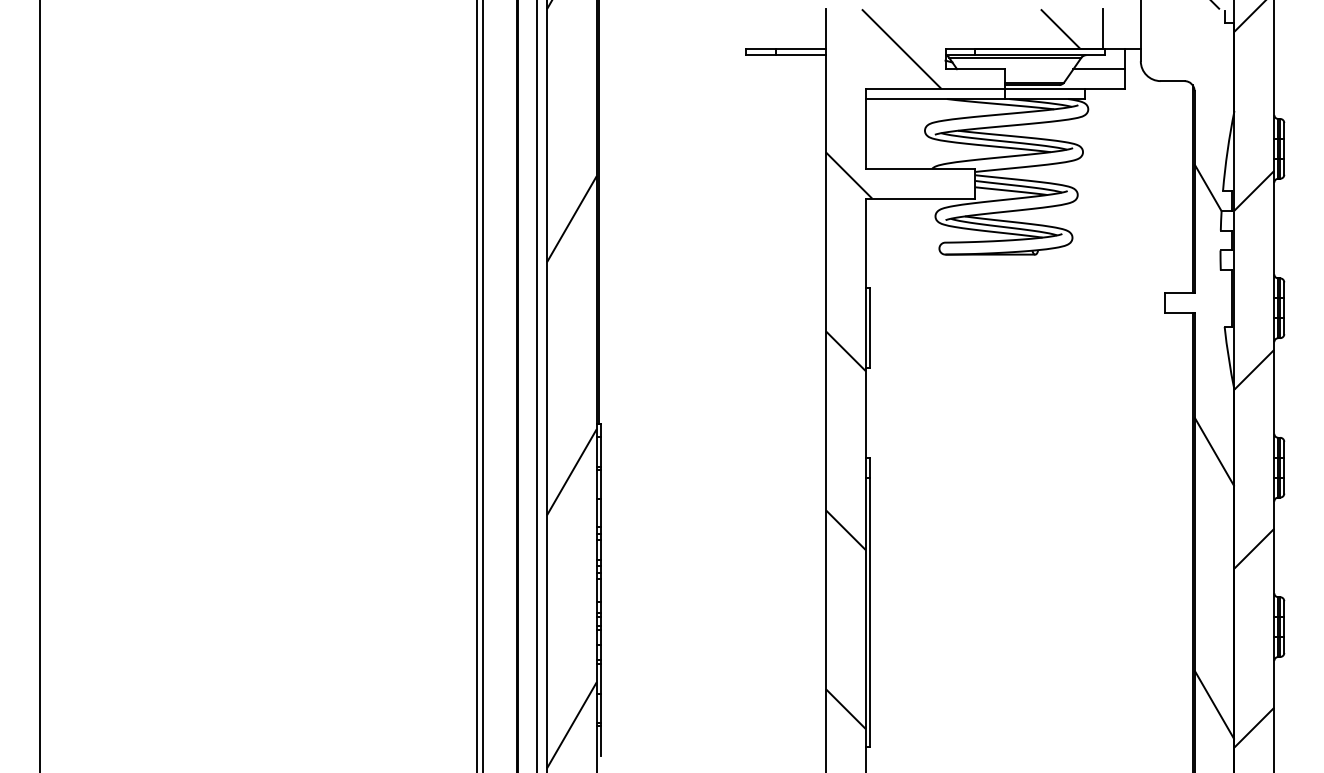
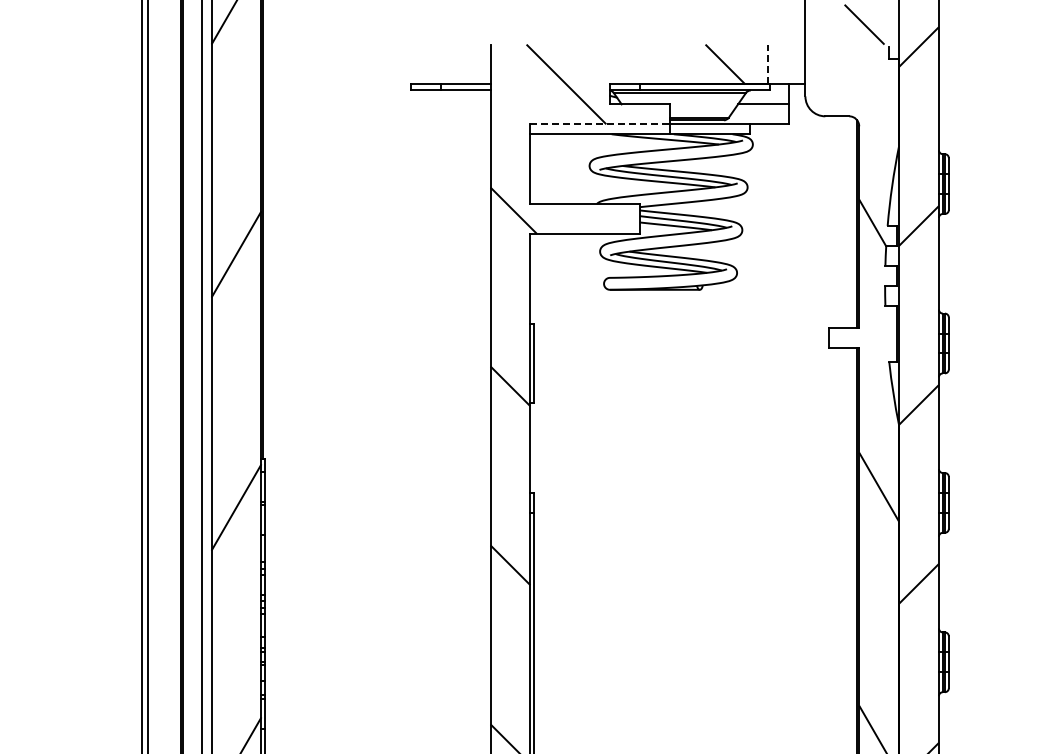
line: (1102, 29) -> (767, 64), solid -> dashed
line: (935, 89) -> (600, 124), solid -> dashed

